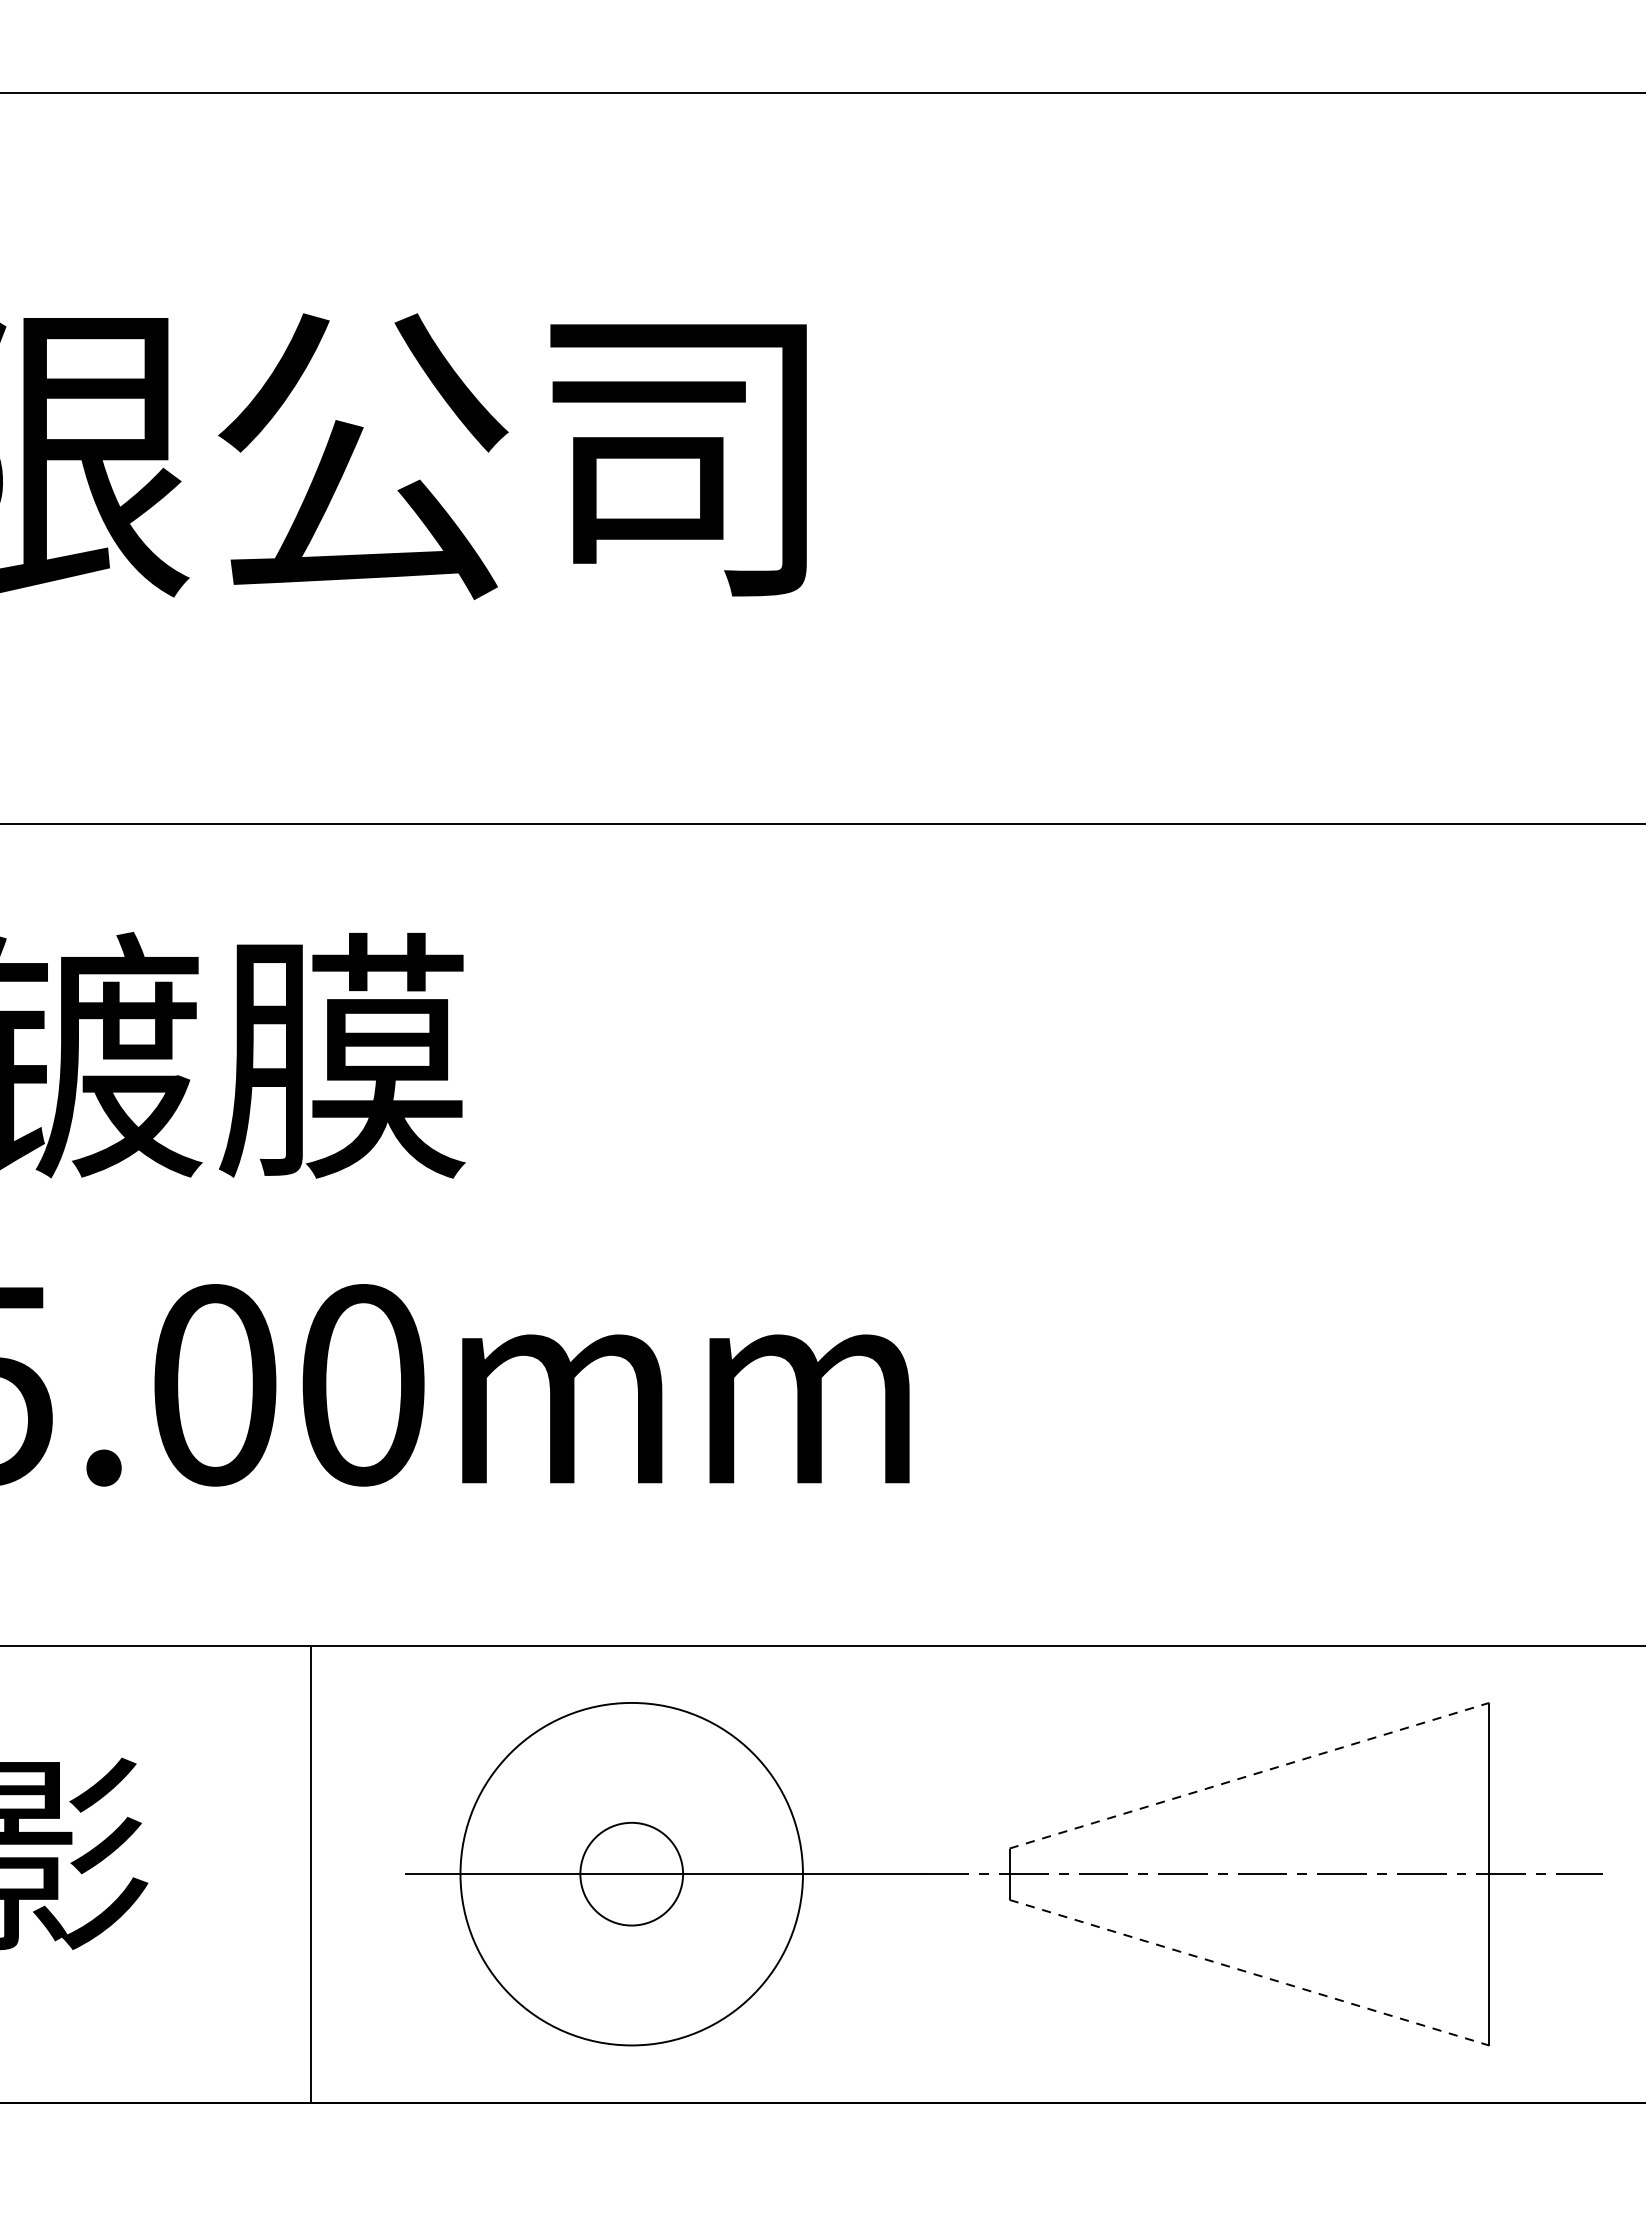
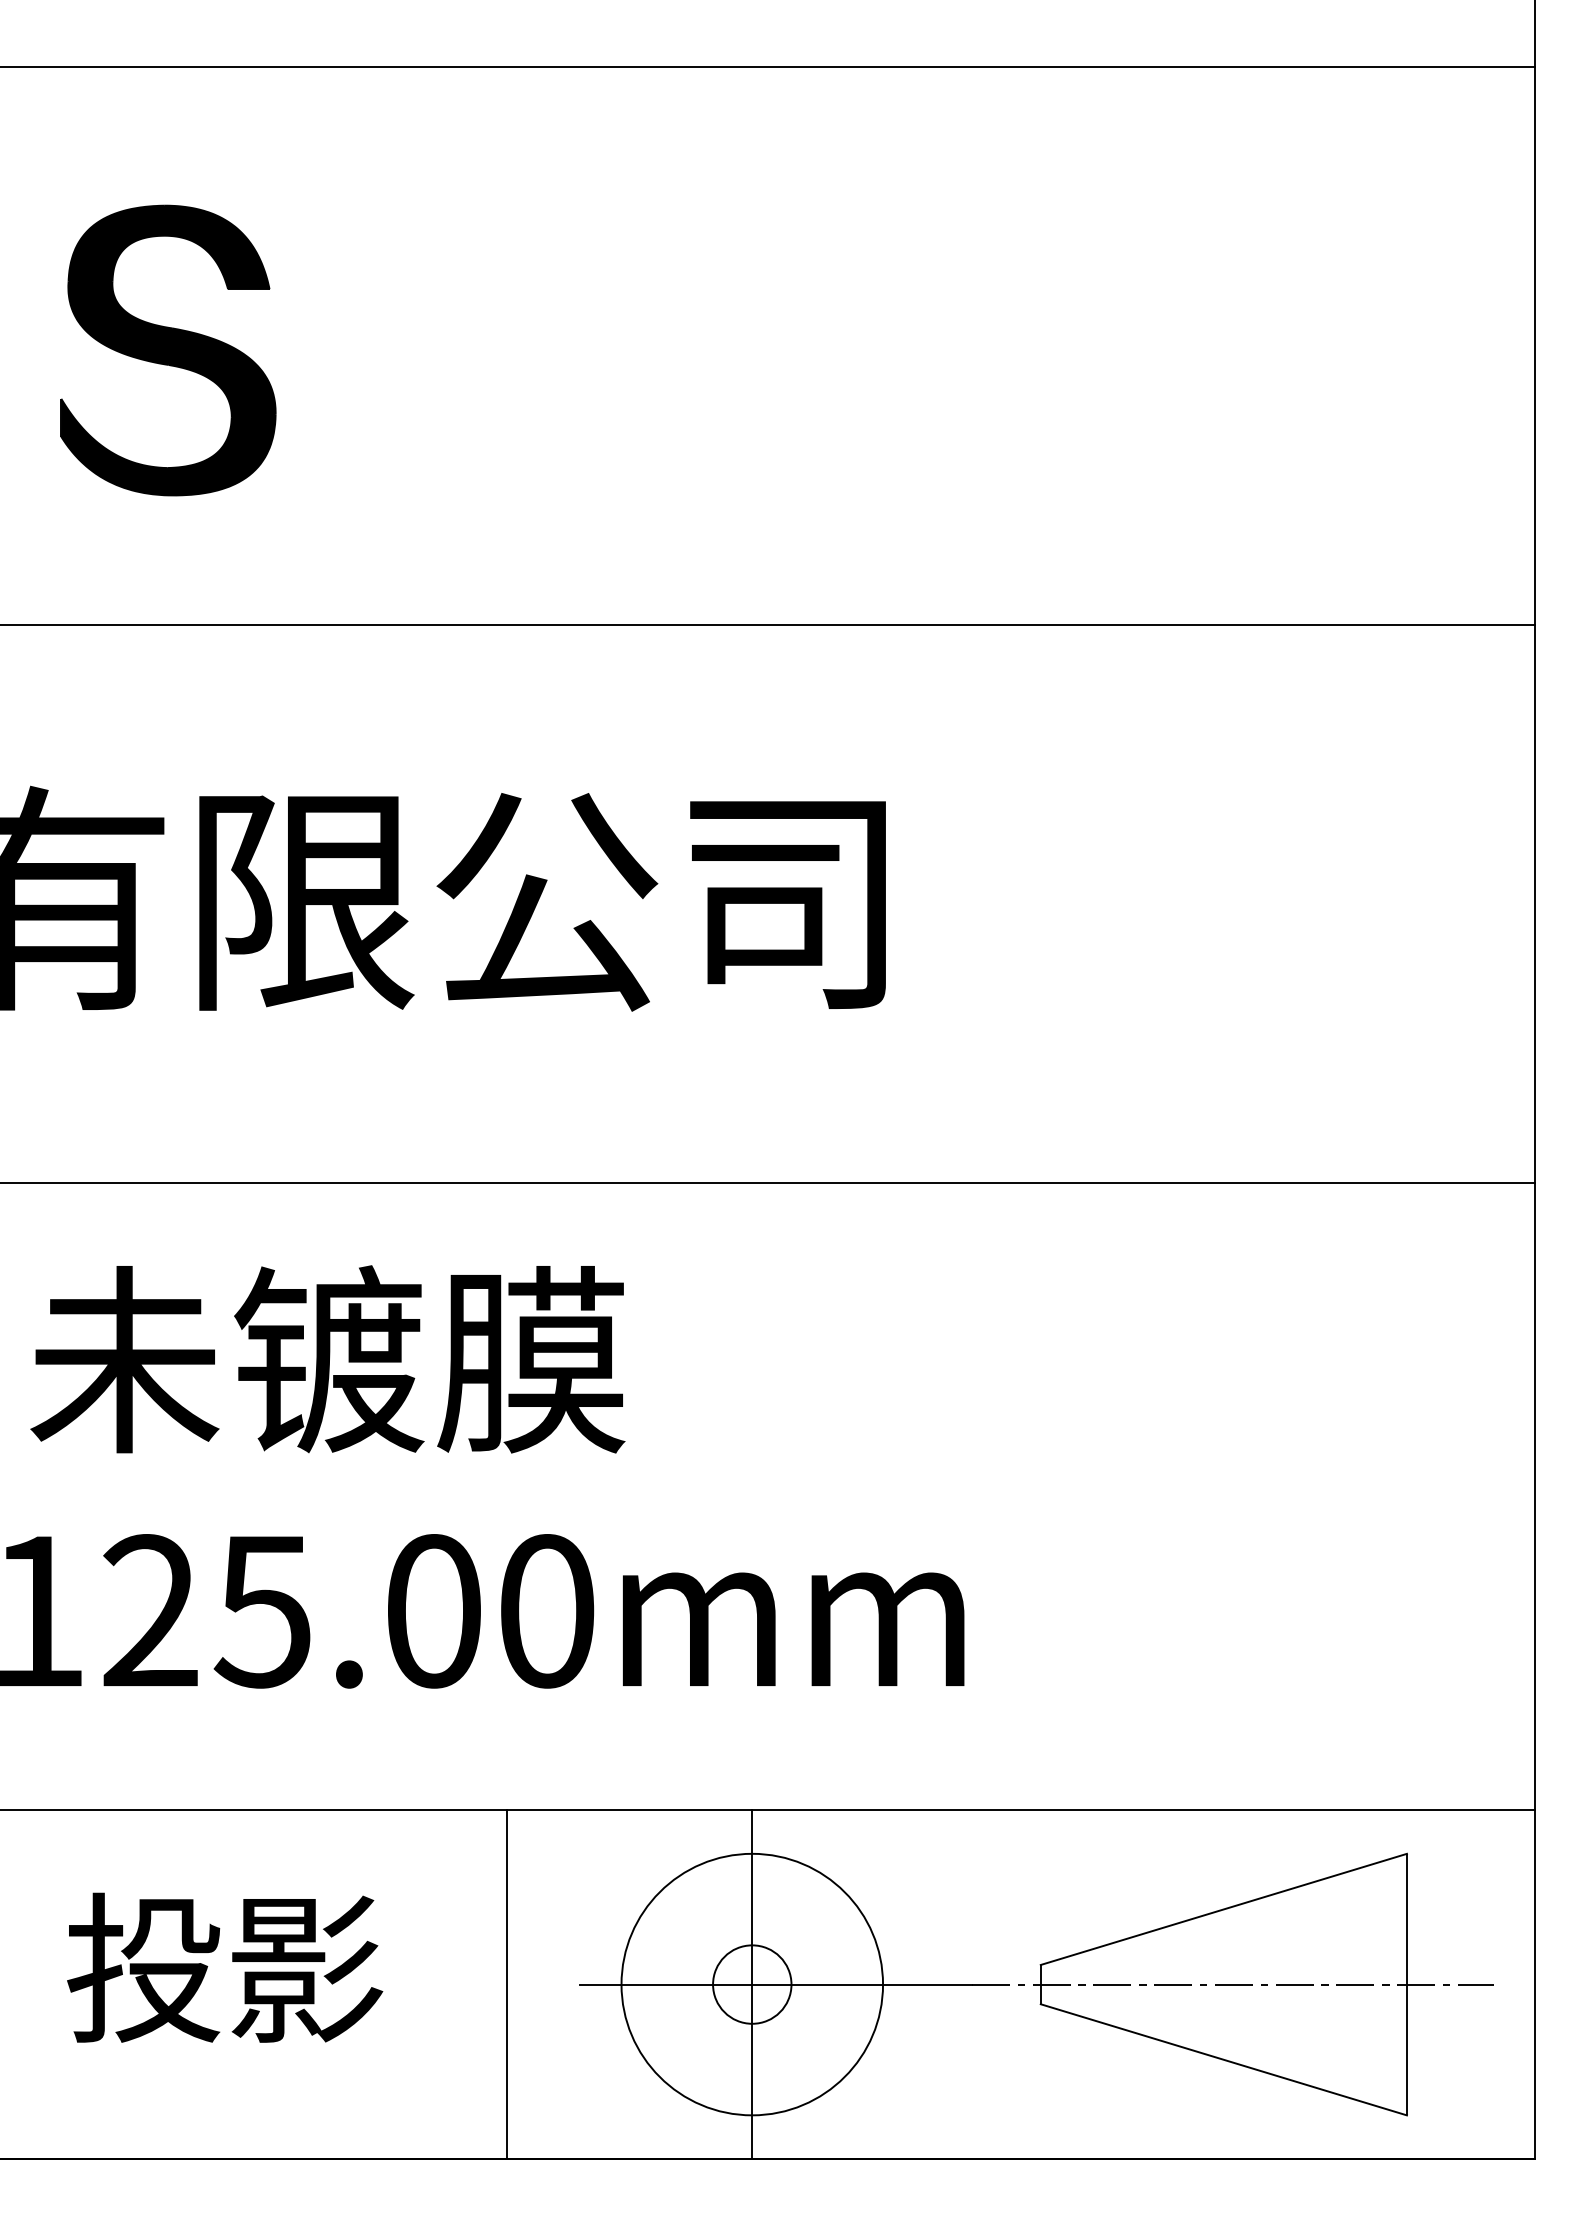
line: (1250, 1775) -> (1224, 1909), dashed -> solid
line: (632, 1874) -> (752, 1984), added
line: (1250, 1972) -> (1224, 2059), dashed -> solid

